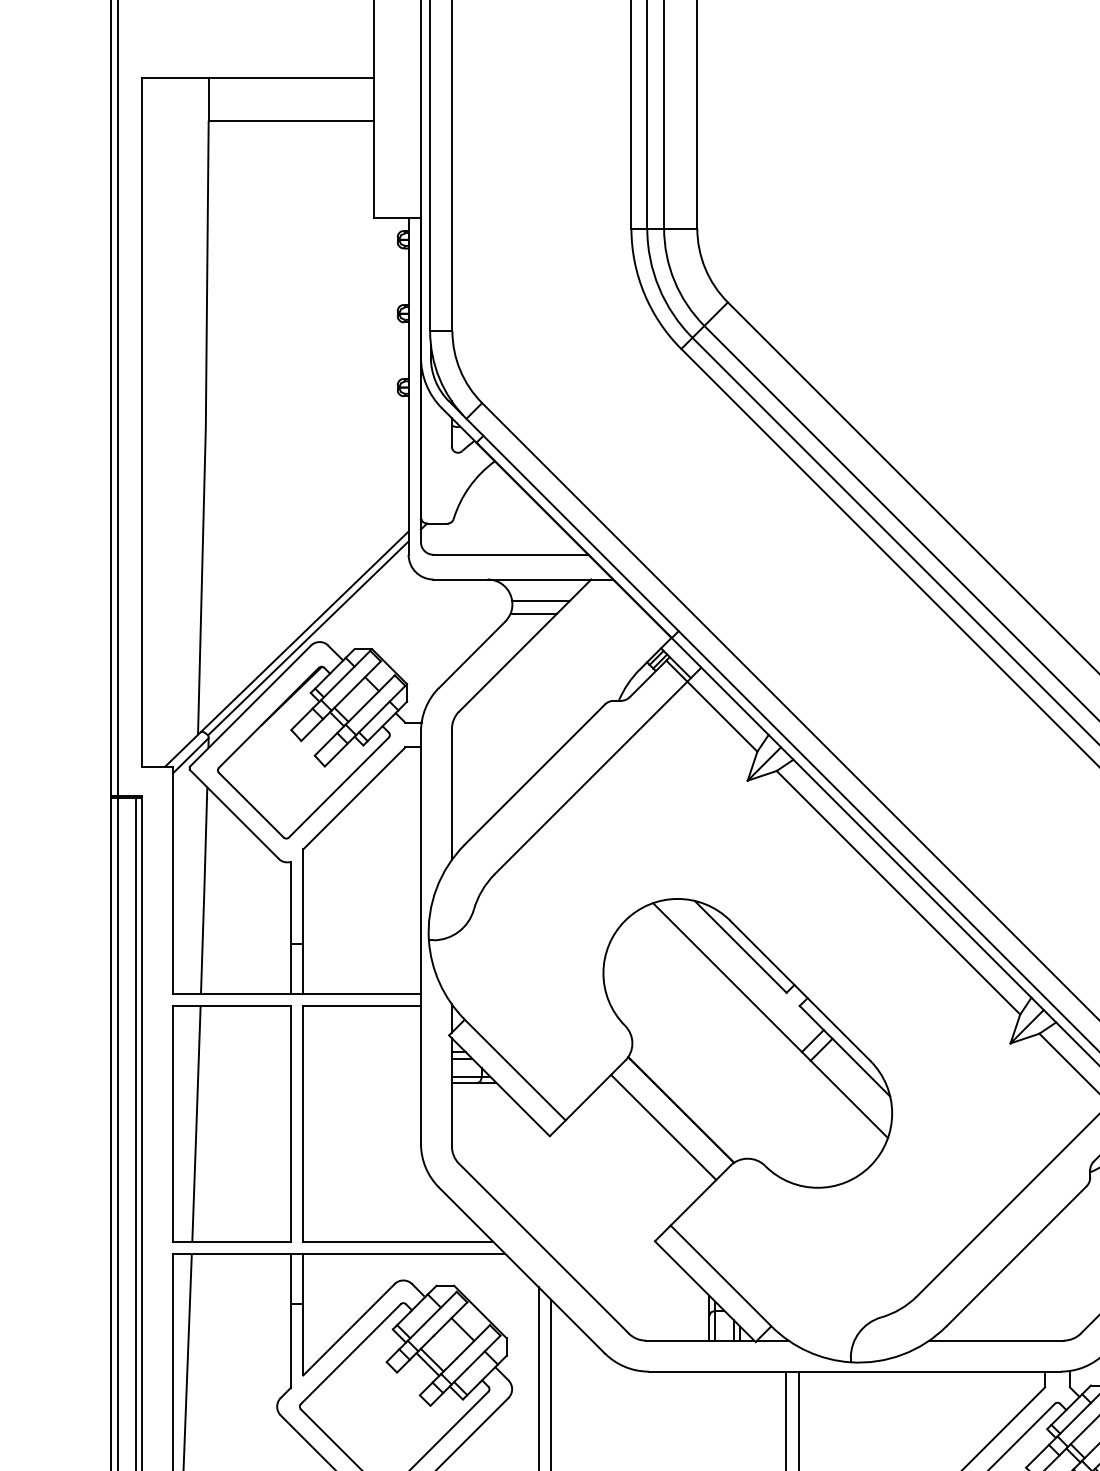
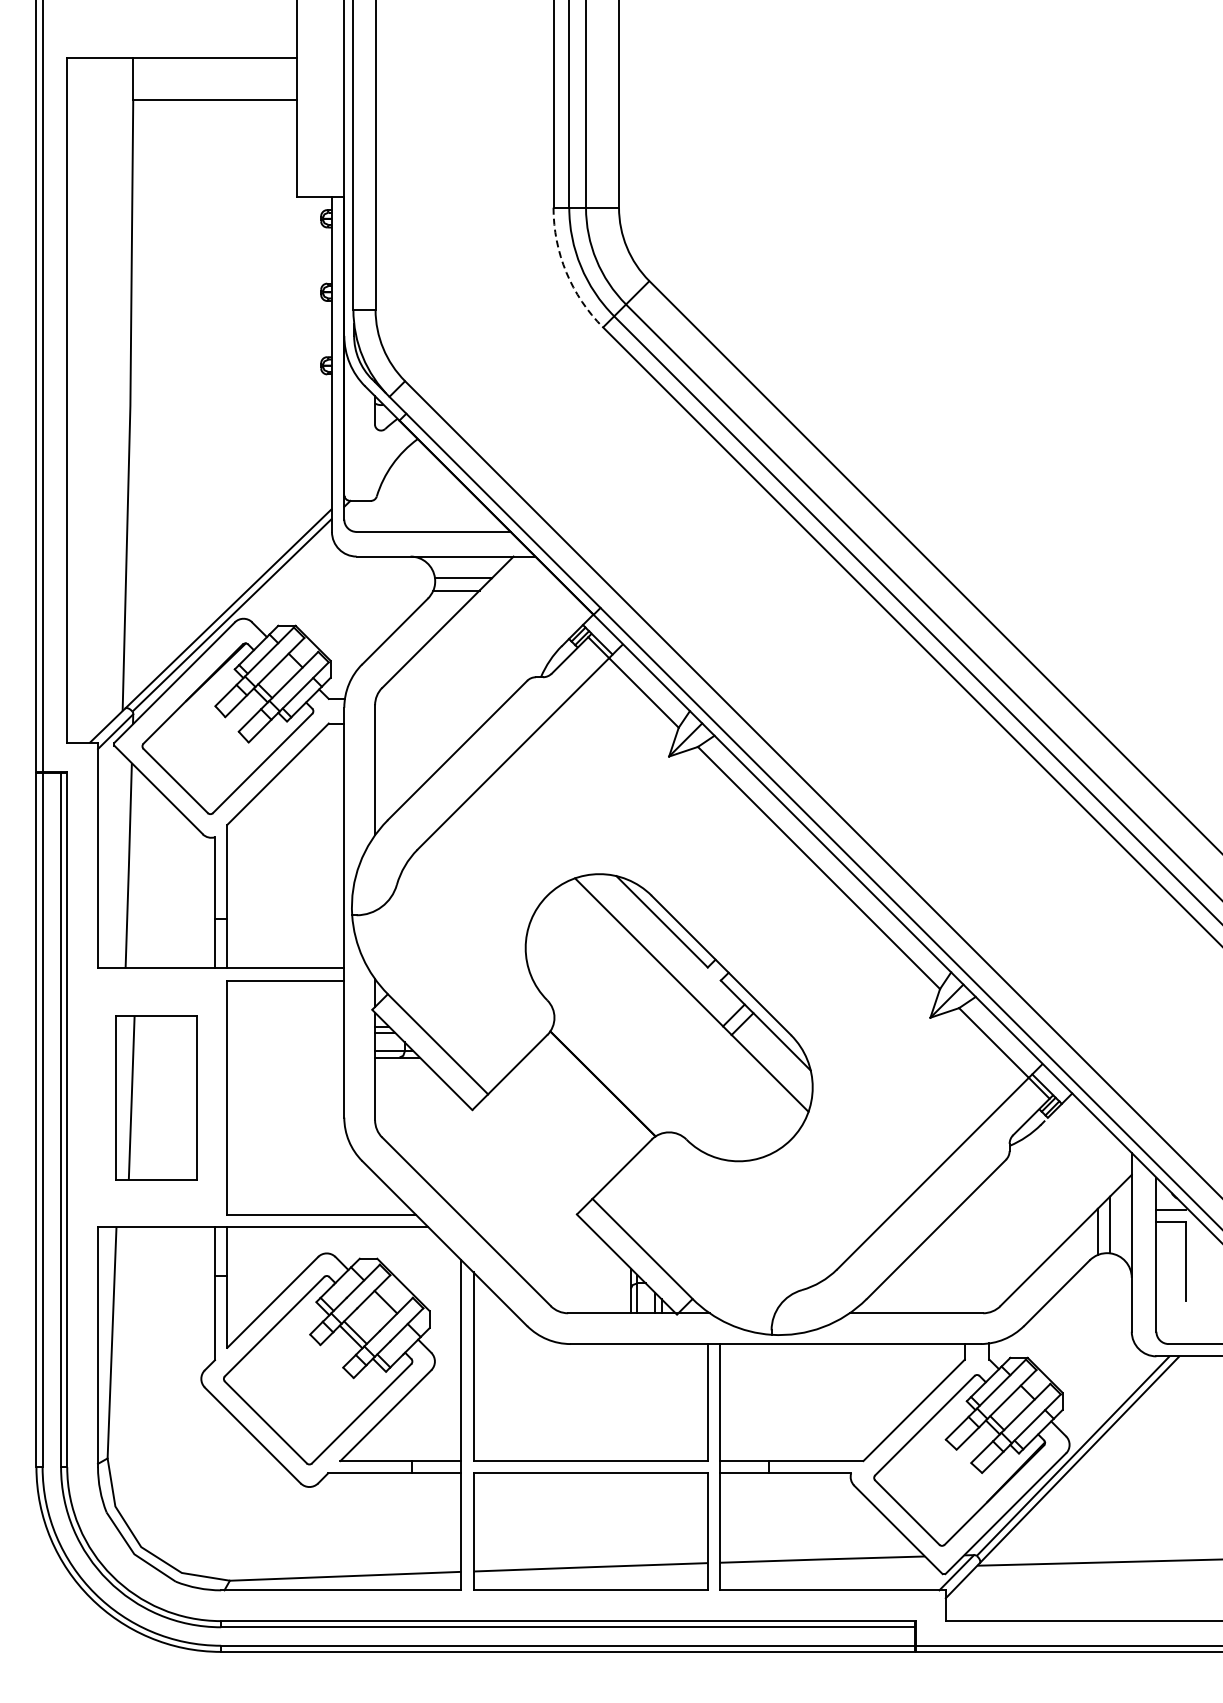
arc: (644, 293) -> (566, 272), solid -> dashed
part: (232, 1123) -> (156, 1097), size x0.7
line: (663, 1127) -> (585, 1101), removed

